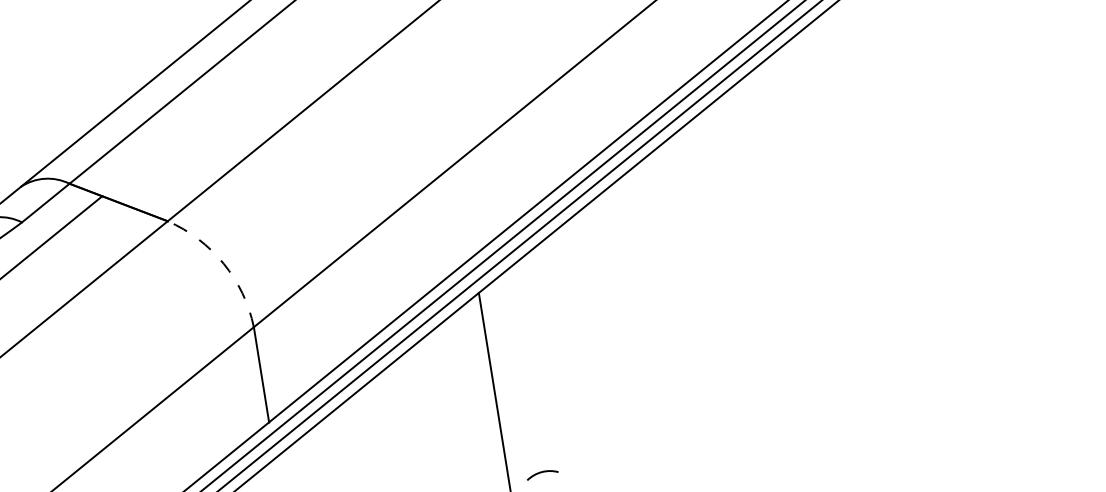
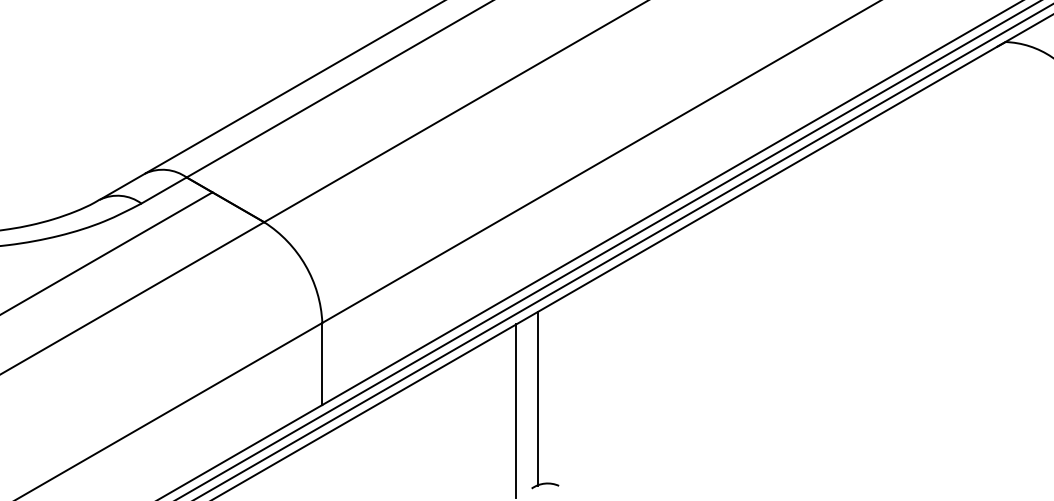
arc: (223, 263) -> (305, 265), dashed -> solid
line: (517, 374) -> (537, 398), added

